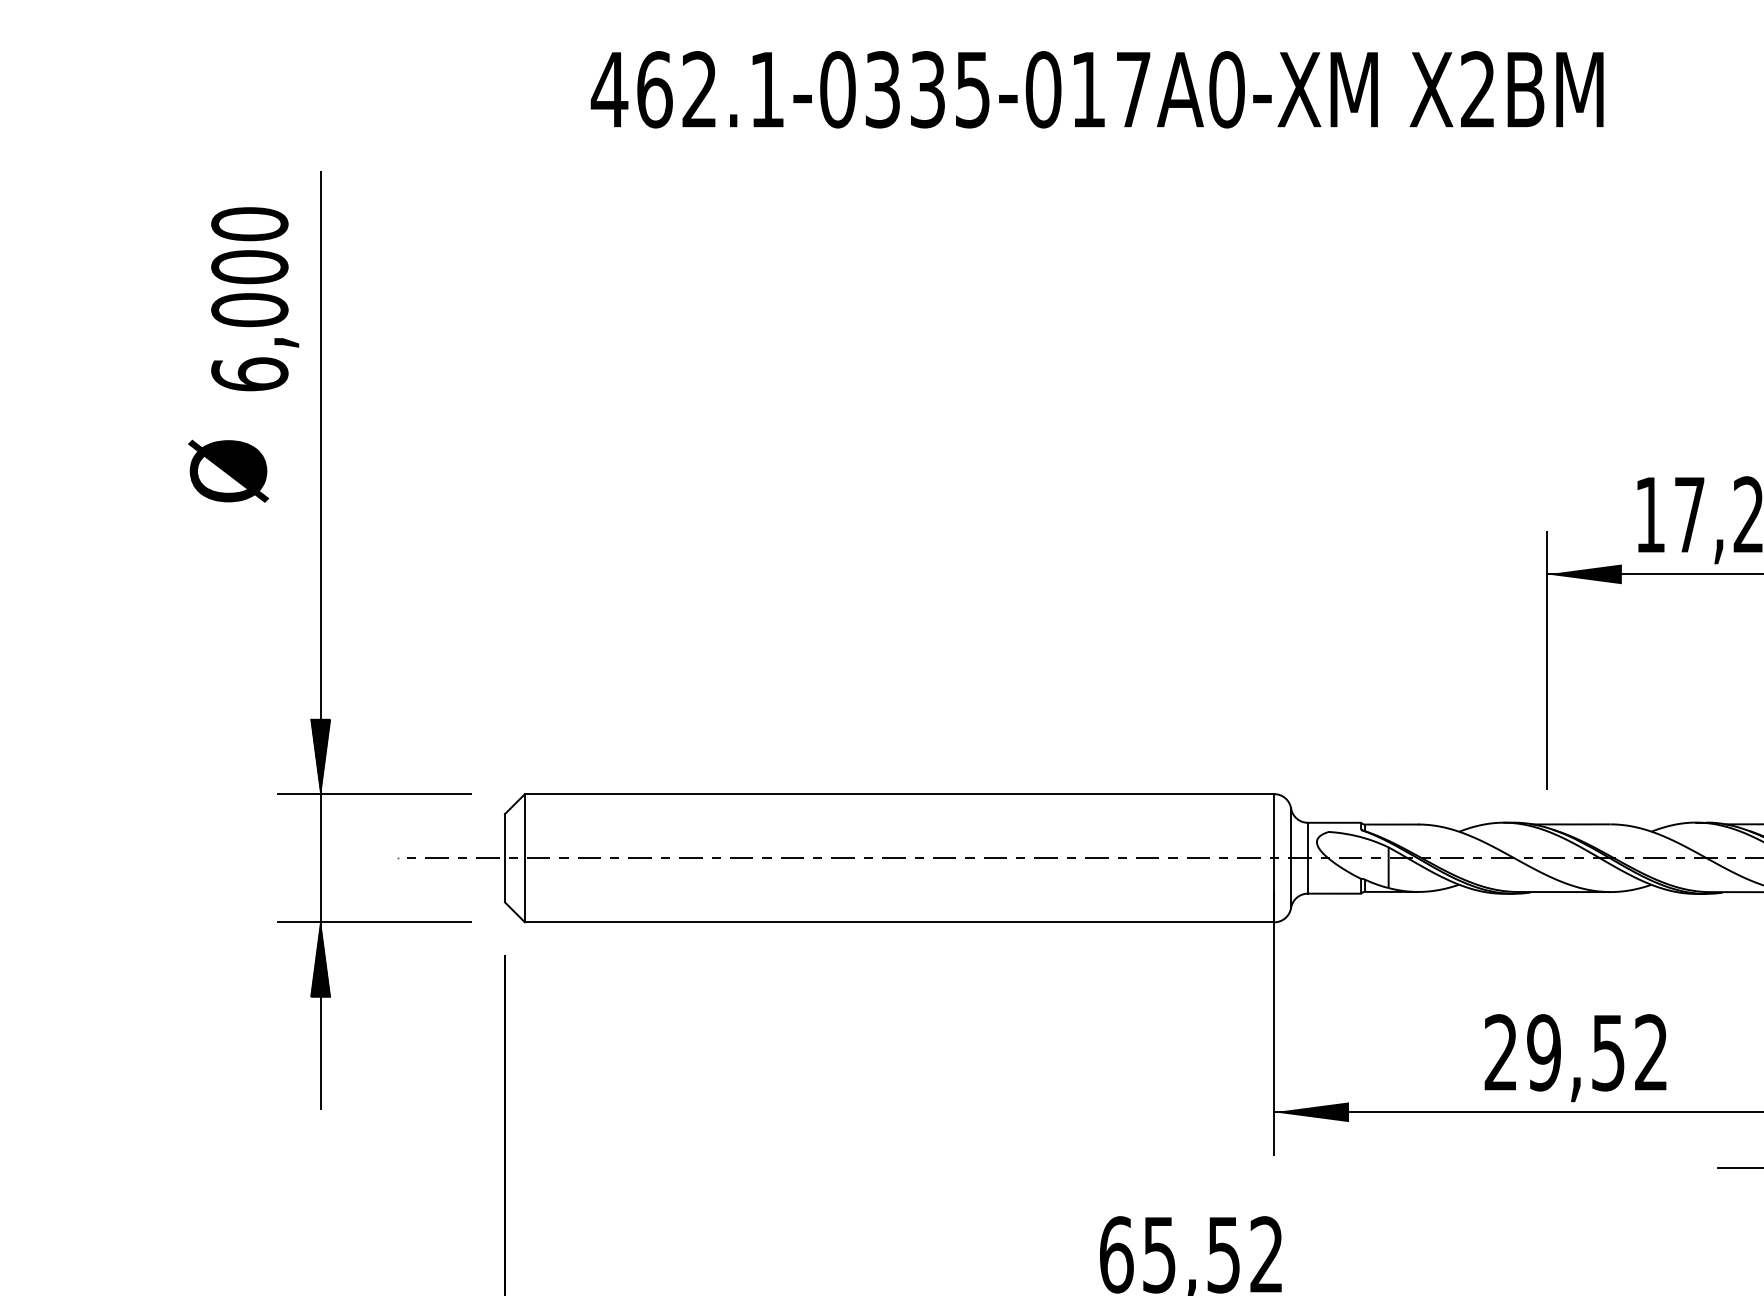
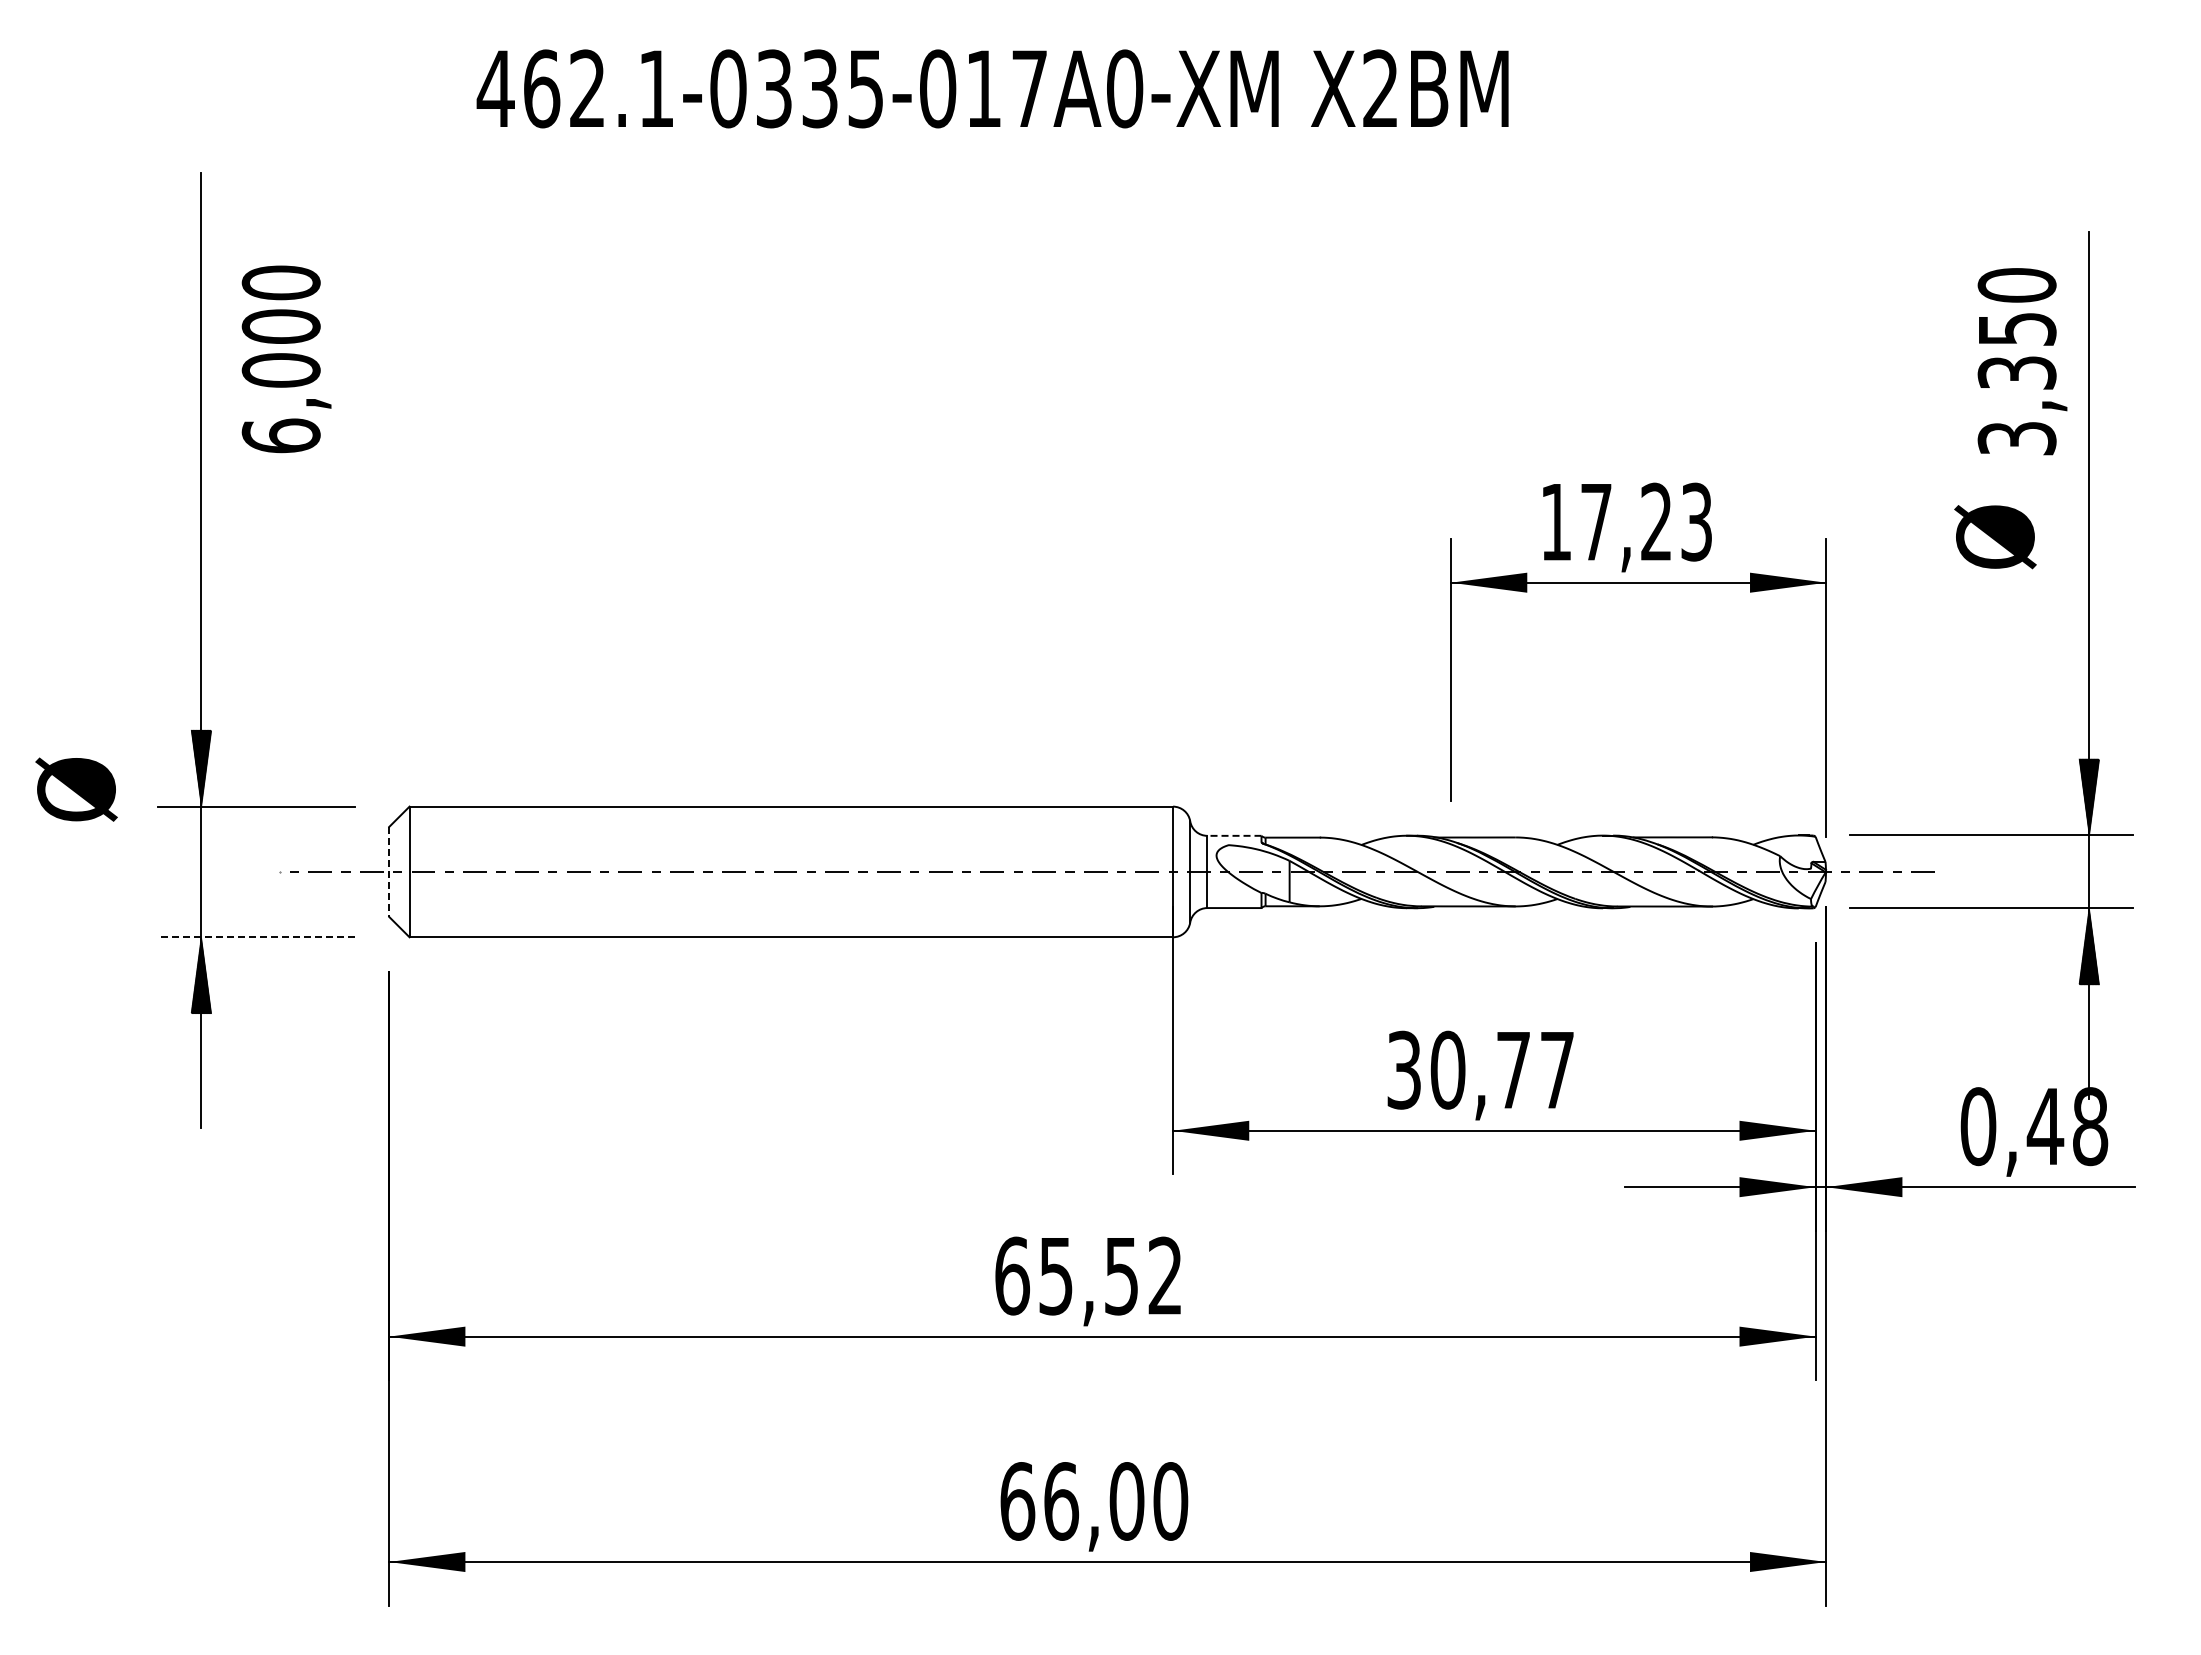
text: (255, 299) -> (286, 359), moved
text: (228, 471) -> (76, 789), moved
line: (1333, 822) -> (1233, 835), solid -> dashed
line: (505, 857) -> (389, 871), solid -> dashed
line: (373, 922) -> (255, 937), solid -> dashed
text: (1575, 1052) -> (1480, 1069), 29,52 -> 30,77

